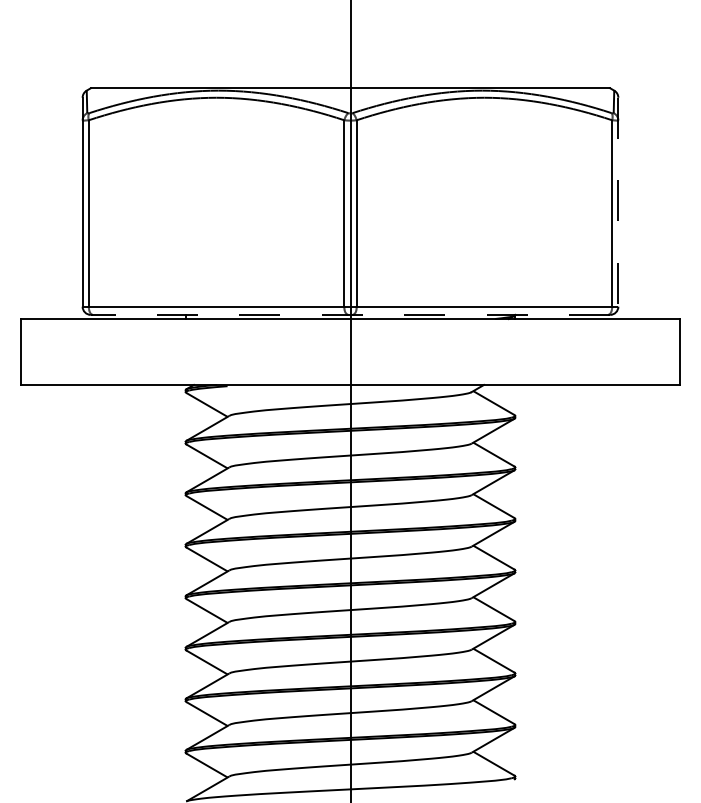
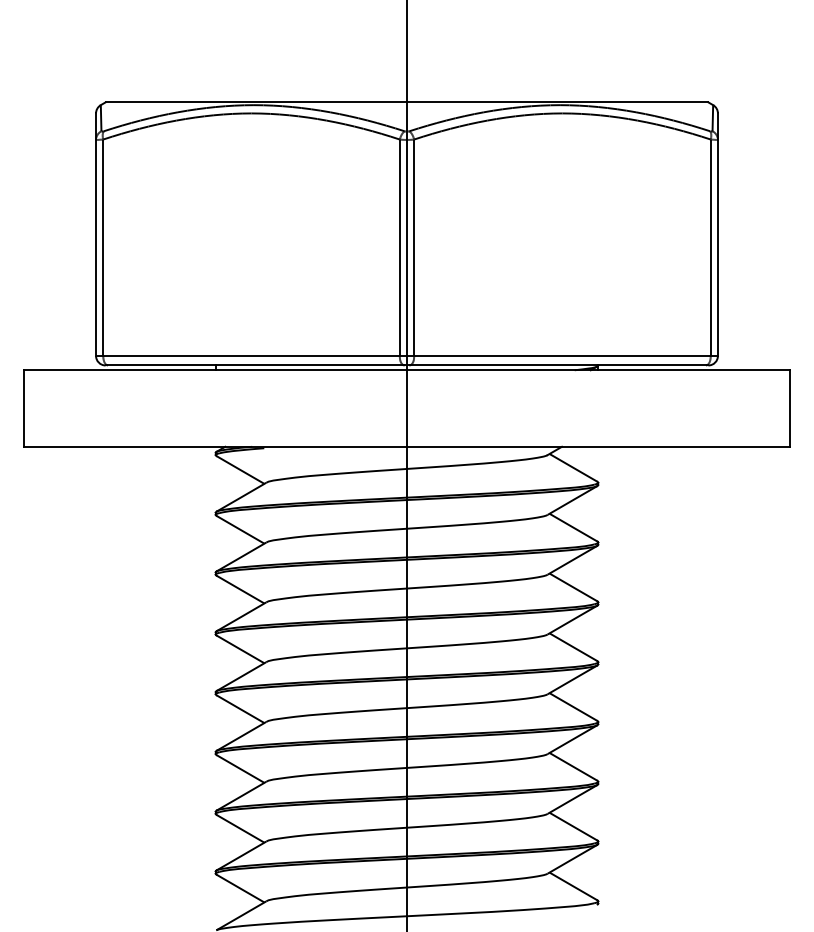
line: (618, 202) -> (718, 235), dashed -> solid
line: (350, 314) -> (407, 365), dashed -> solid

